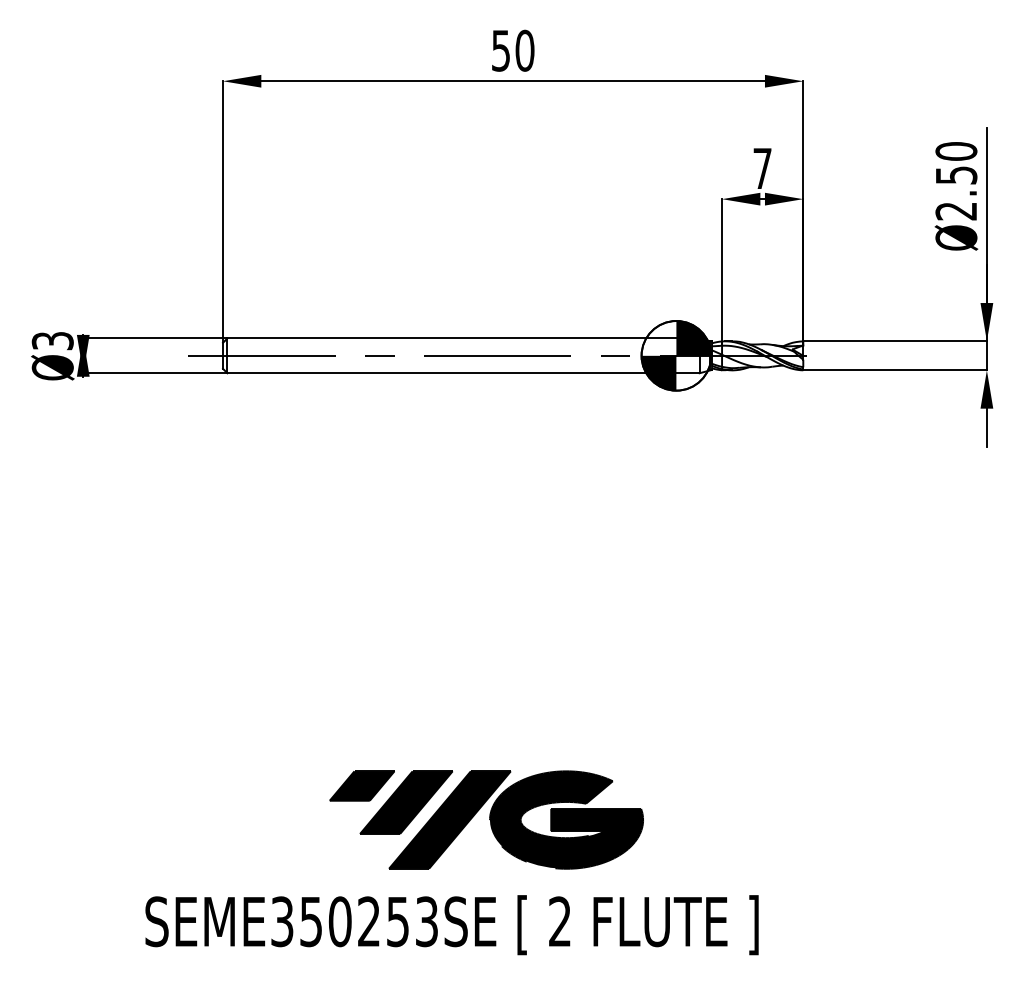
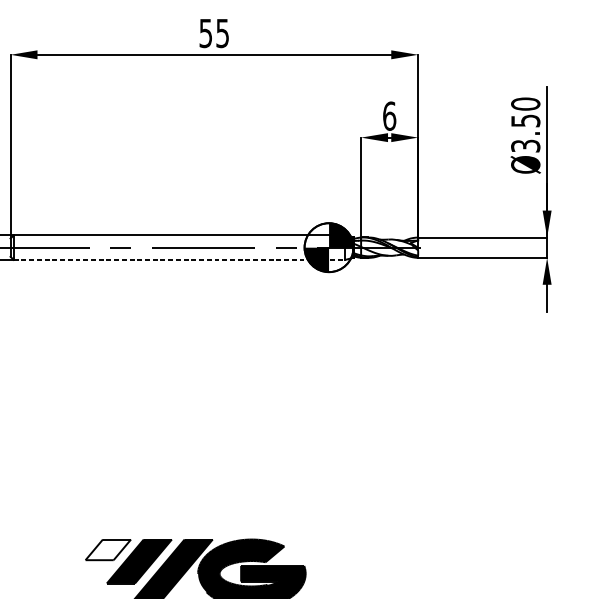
text: (524, 50) -> (222, 33), 50 -> 55
text: (762, 168) -> (389, 116), 7 -> 6
text: (956, 211) -> (525, 146), Ø2.50 -> Ø3.50
line: (464, 373) -> (180, 260), solid -> dashed
fill: (361, 785) -> (107, 549), removed

